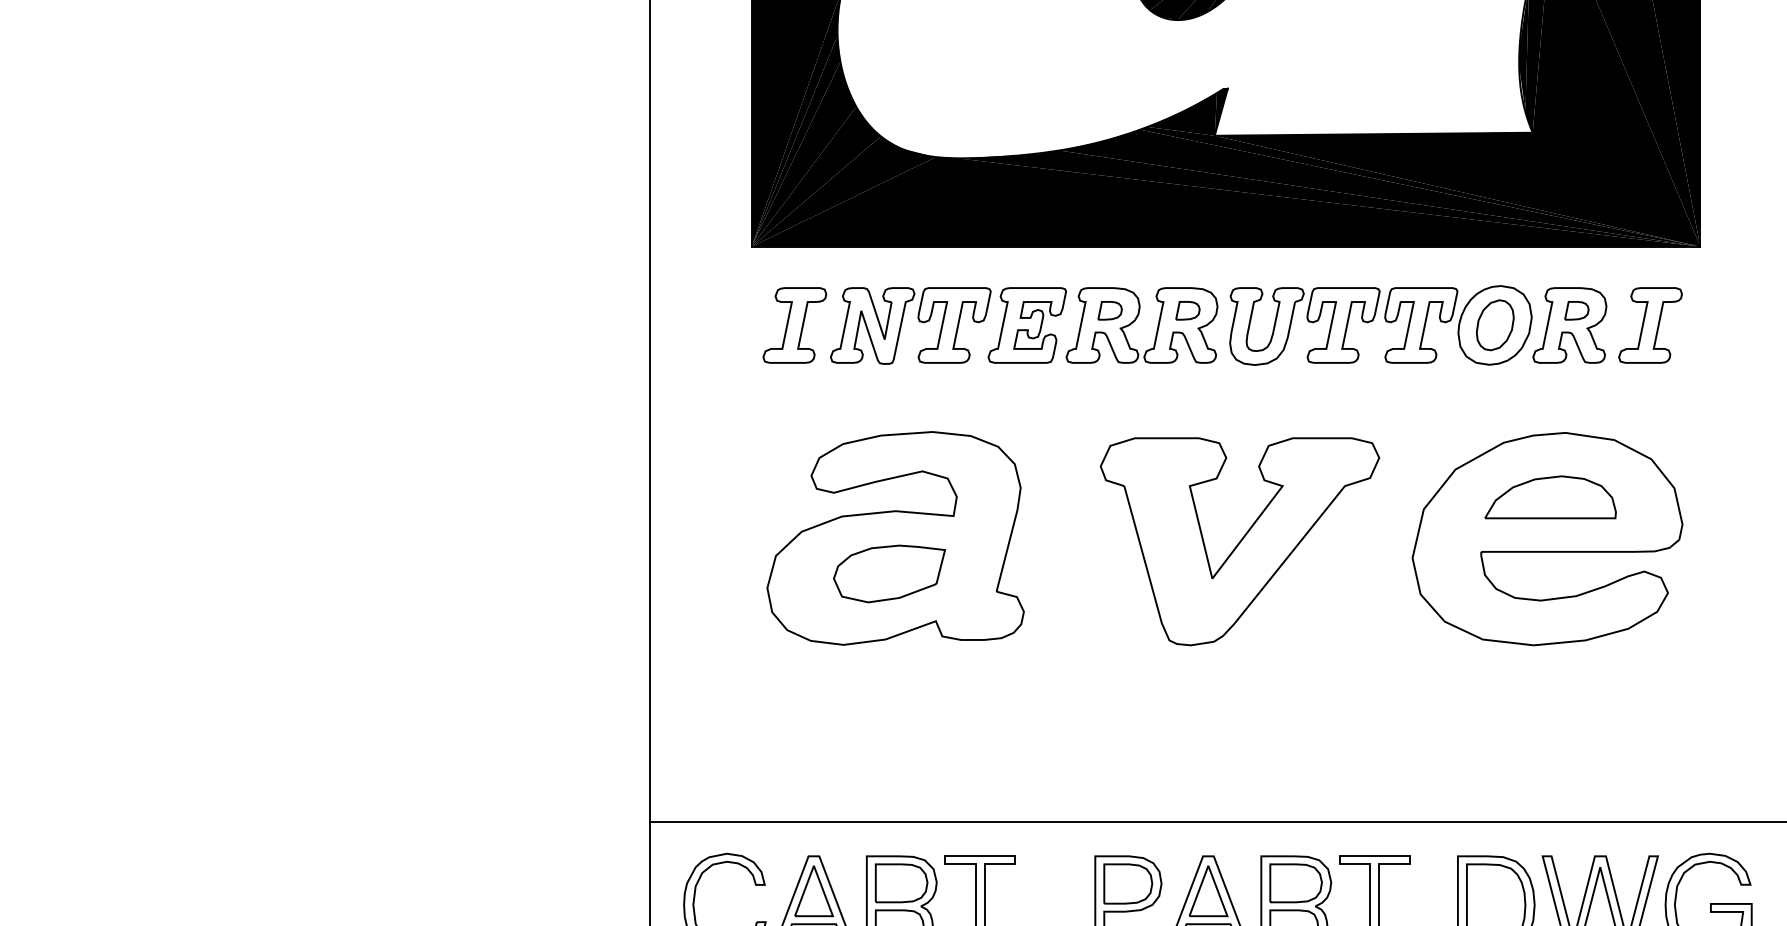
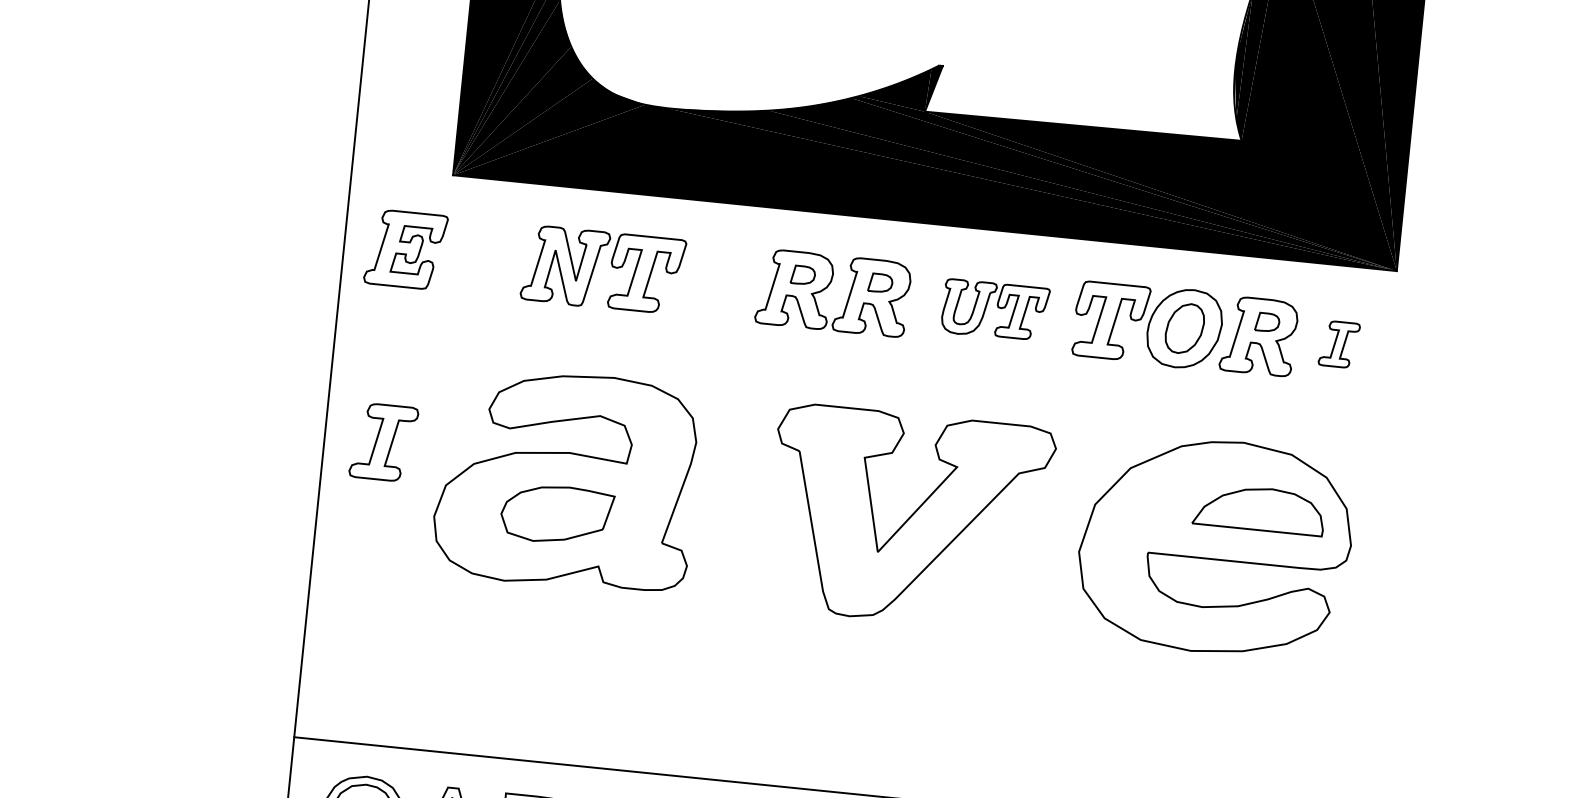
part: (794, 325) -> (383, 442), moved
part: (1026, 325) -> (405, 249), moved
part: (1650, 325) -> (1339, 344), size x0.6
part: (1304, 326) -> (994, 310), size x0.7
part: (1550, 497) -> (1259, 509), moved

